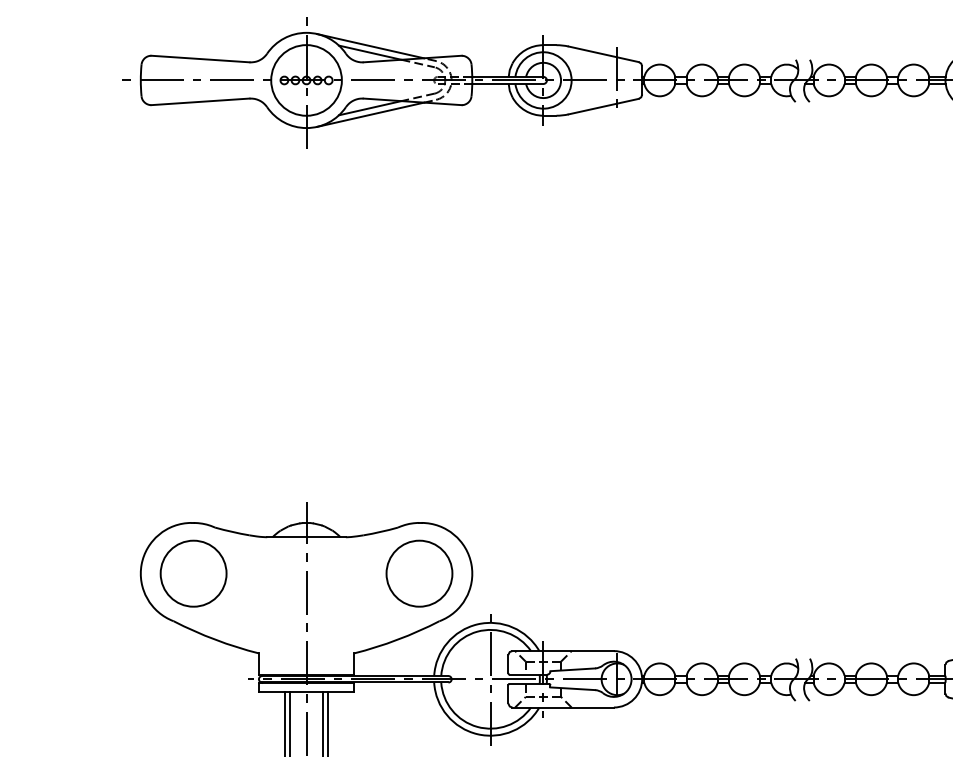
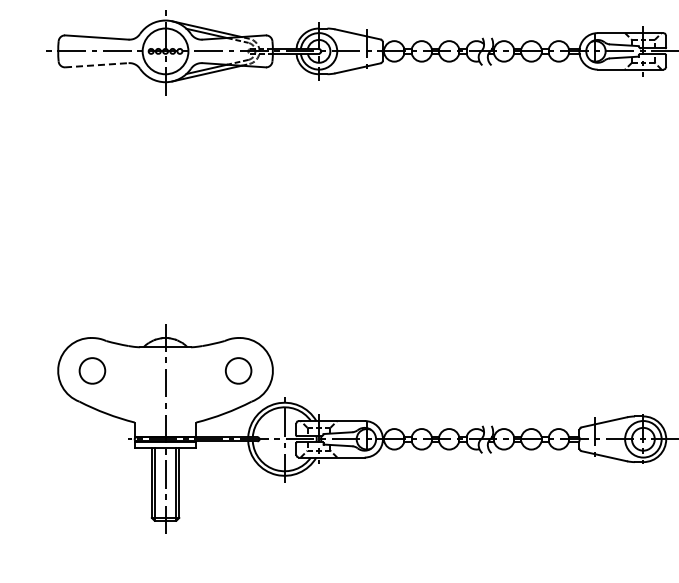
line: (199, 102) -> (96, 65), solid -> dashed
part: (193, 573) -> (92, 370), size x0.6
part: (419, 573) -> (238, 370), size x0.6

